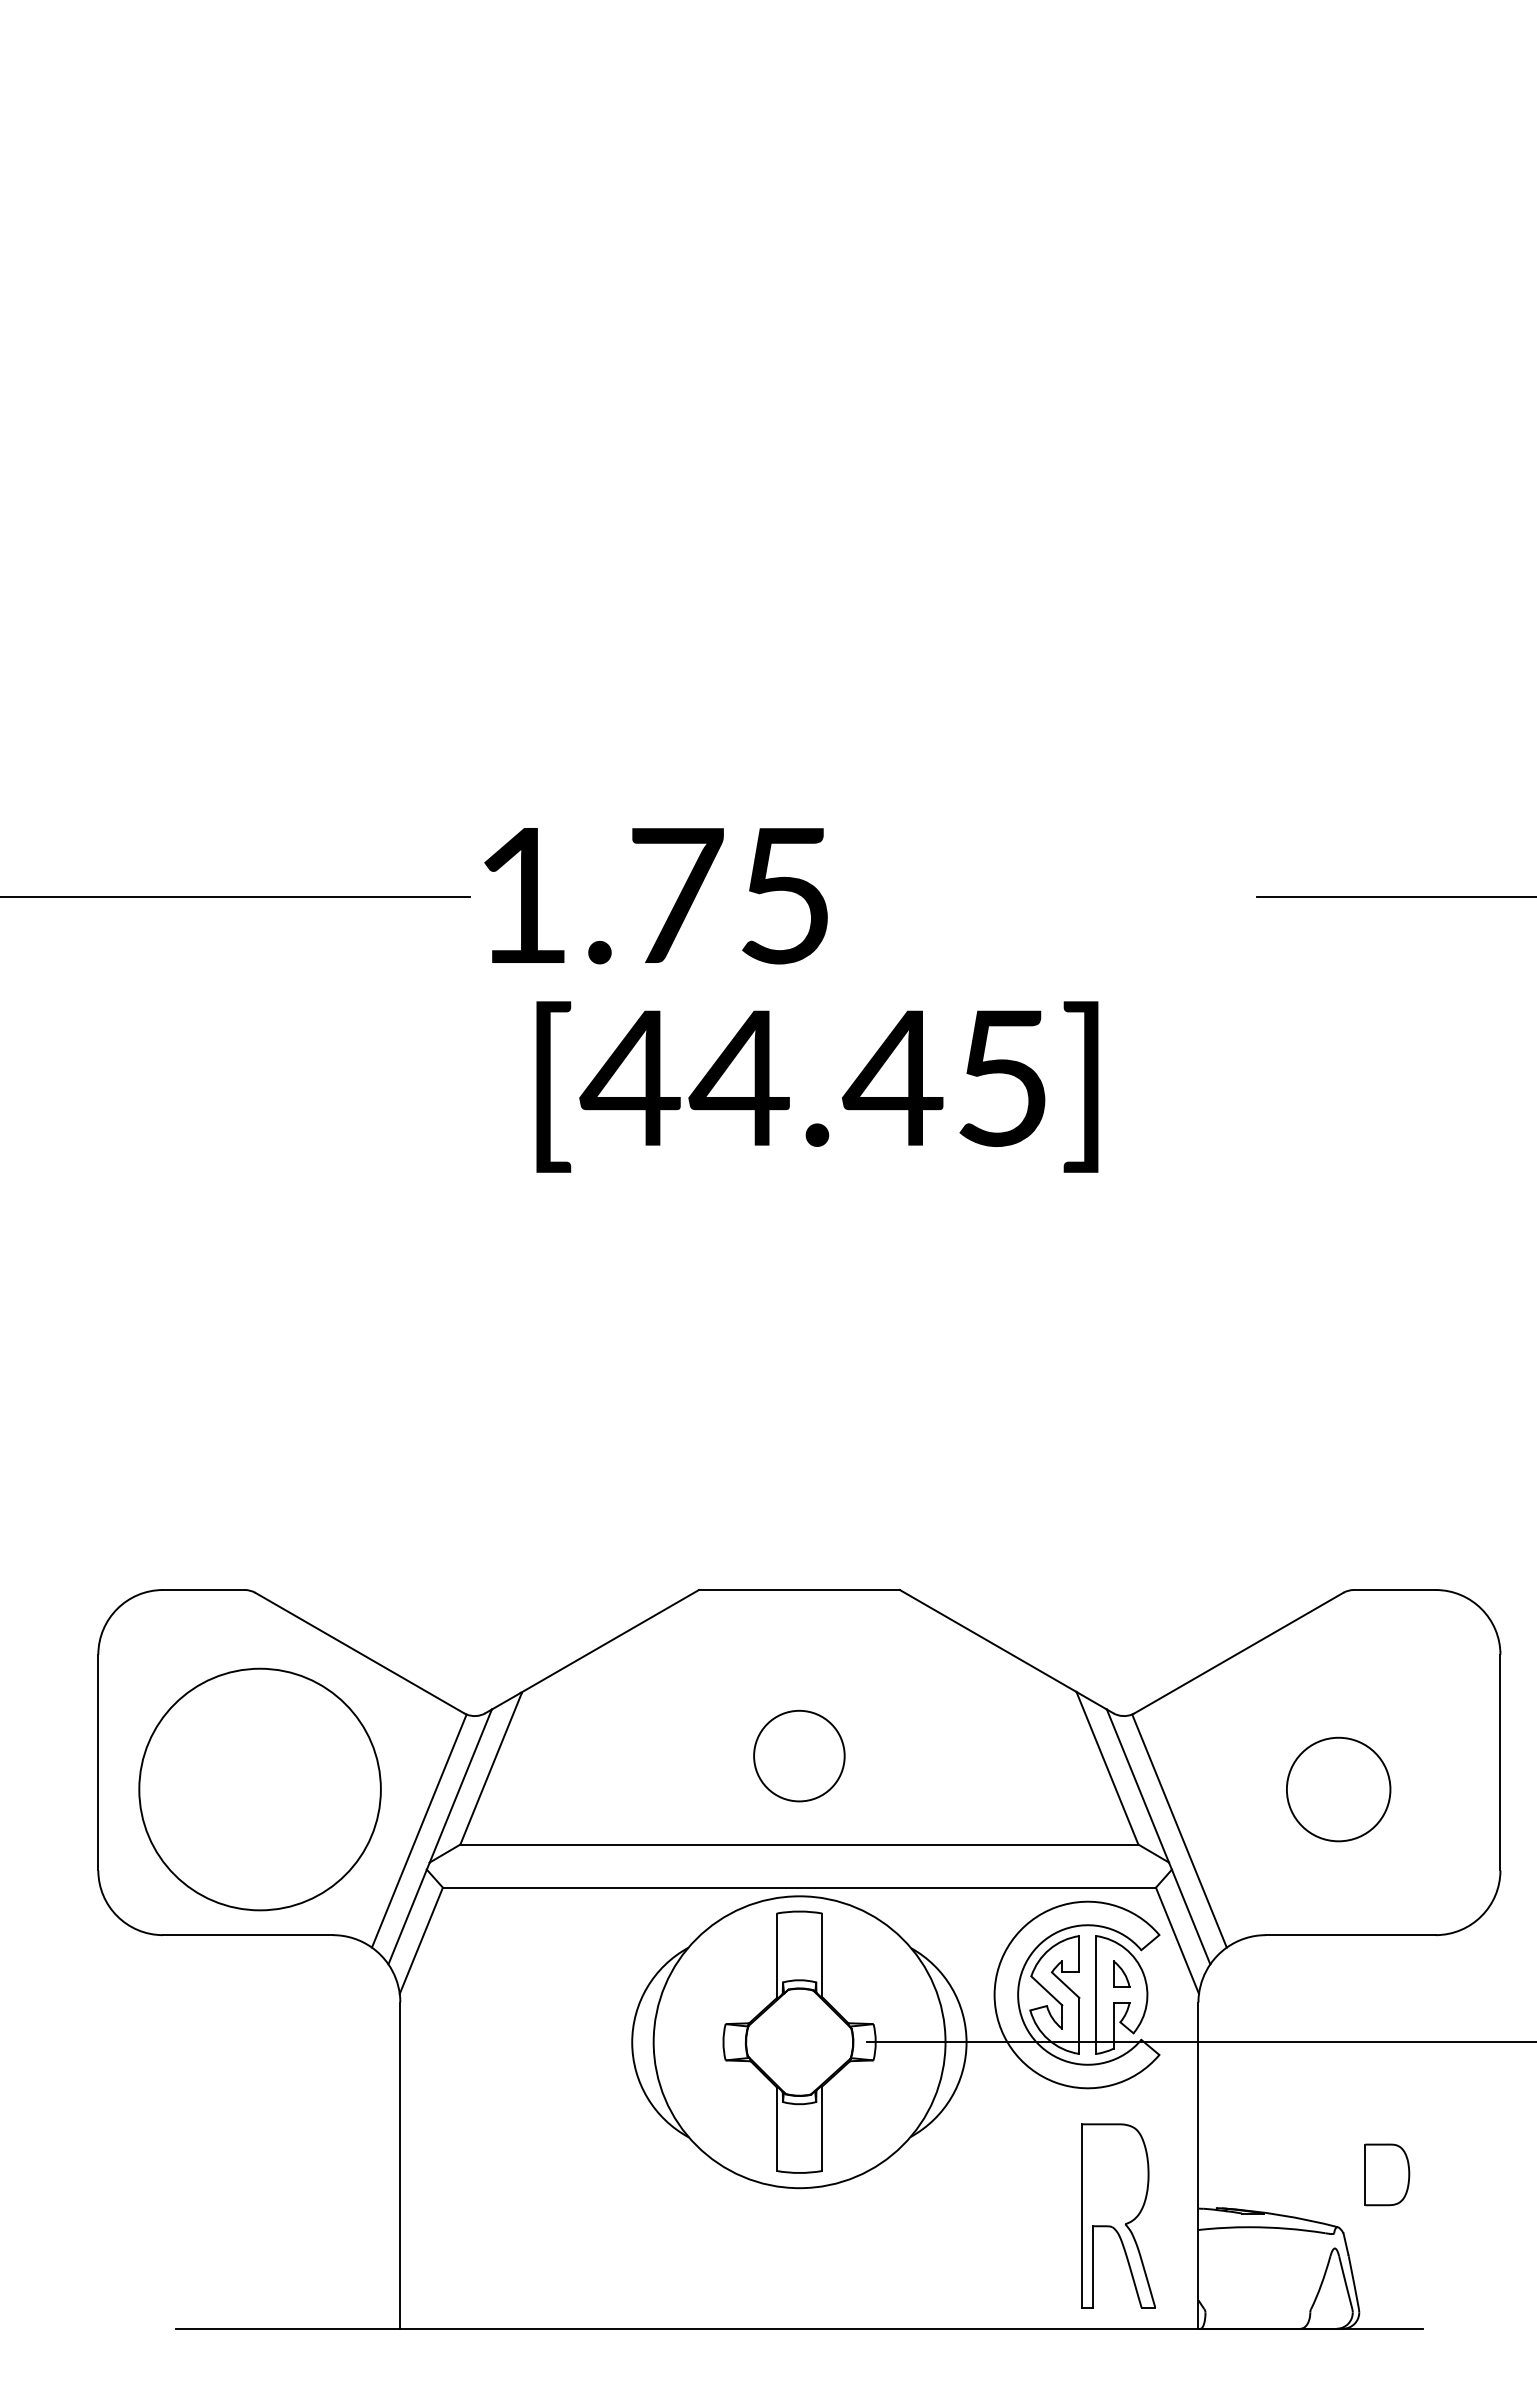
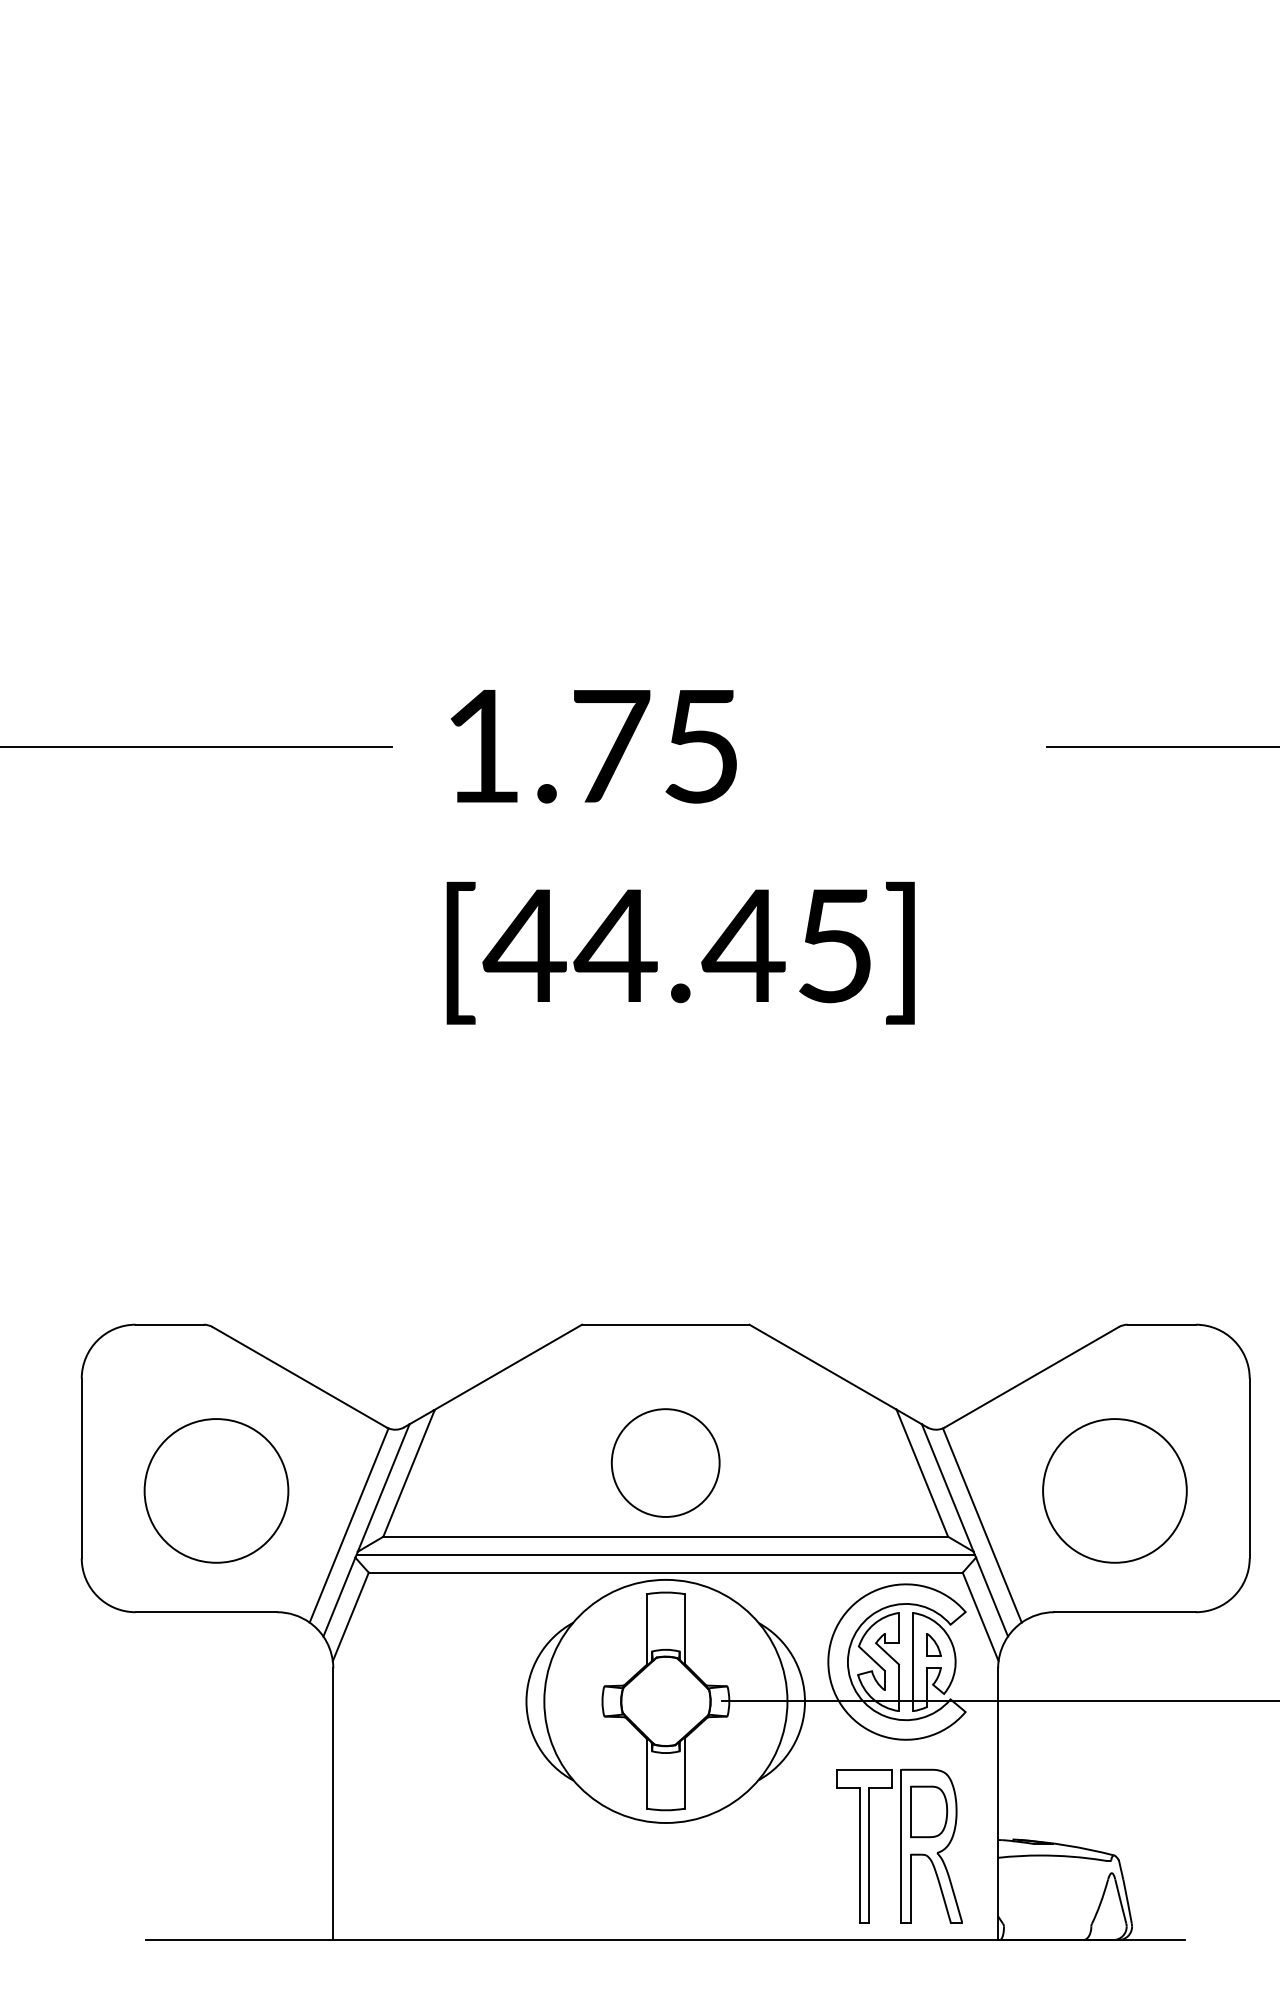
text: (655, 896) -> (593, 747), moved
text: (817, 1086) -> (680, 952), moved
circle: (799, 1755) -> (665, 1462), size x1.43
circle: (259, 1789) -> (216, 1490), size x0.71
circle: (1338, 1789) -> (1114, 1490), size x1.67
line: (799, 1866) -> (665, 1555), added
part: (1387, 2174) -> (929, 1811), moved
part: (1037, 2215) -> (864, 1845), added

